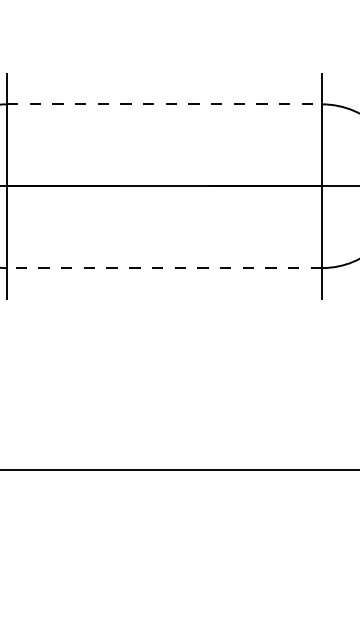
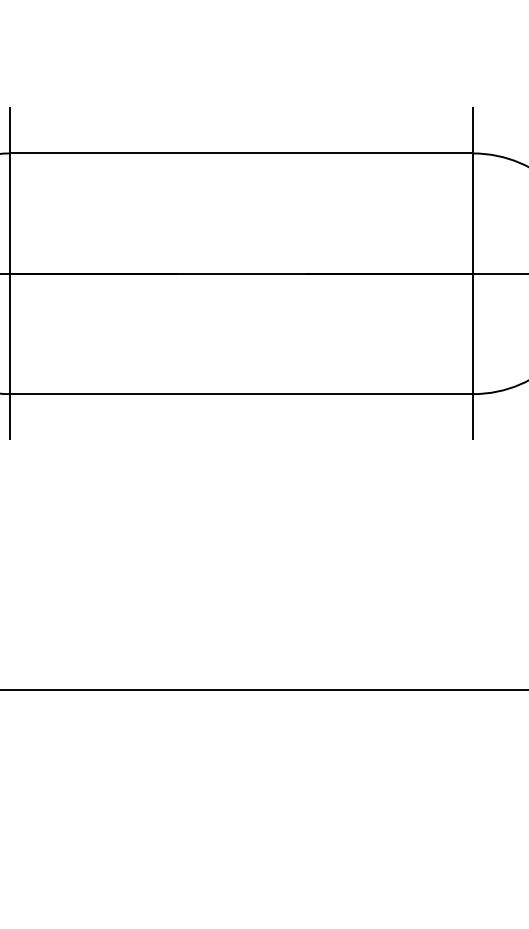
line: (164, 104) -> (241, 153), dashed -> solid
line: (163, 268) -> (240, 394), dashed -> solid

